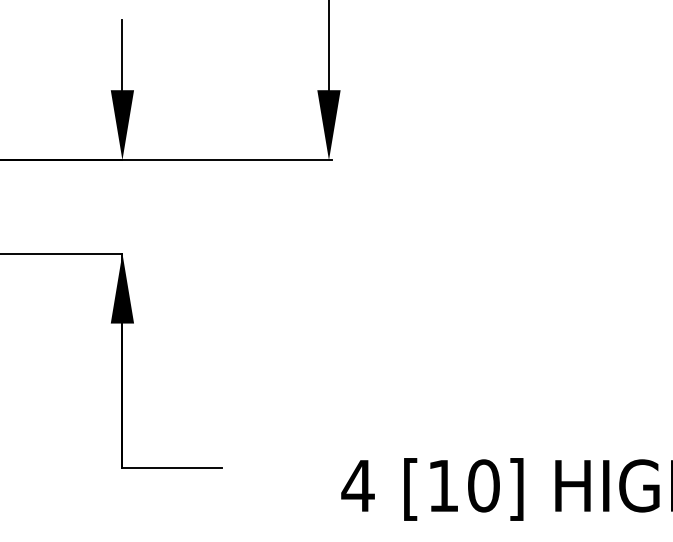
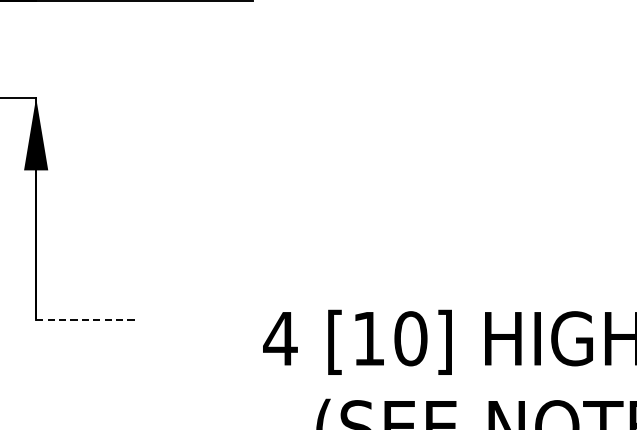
line: (172, 467) -> (88, 319), solid -> dashed

